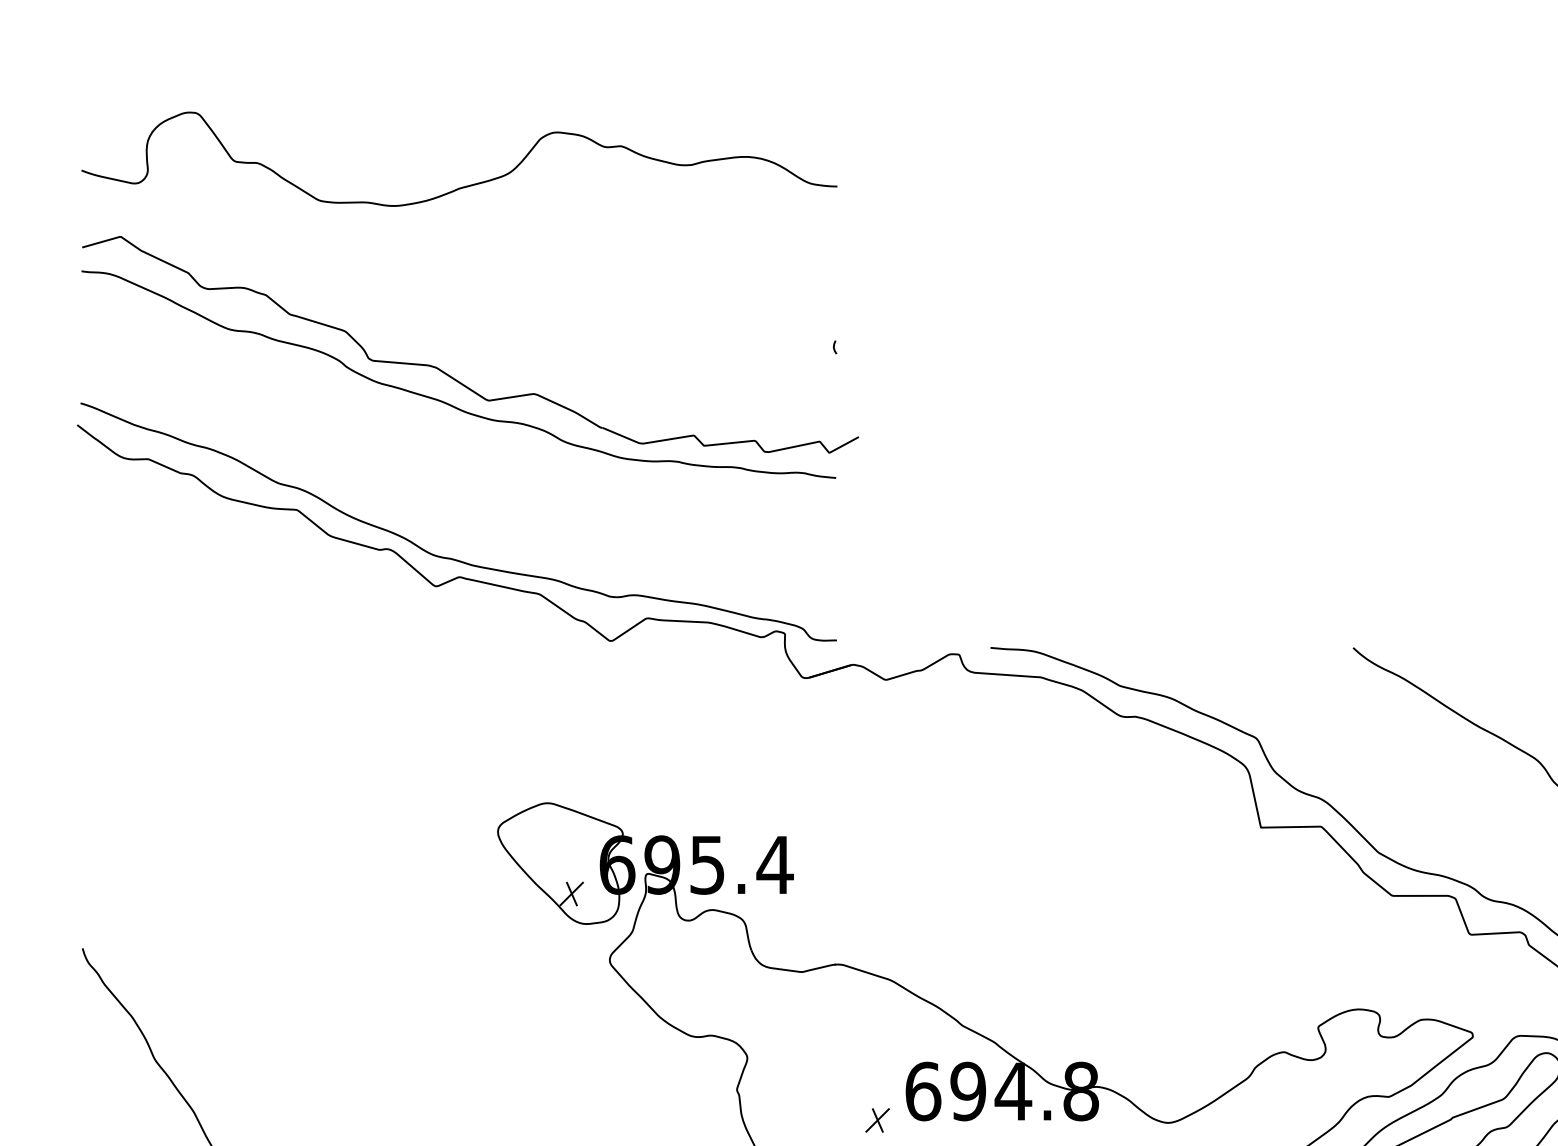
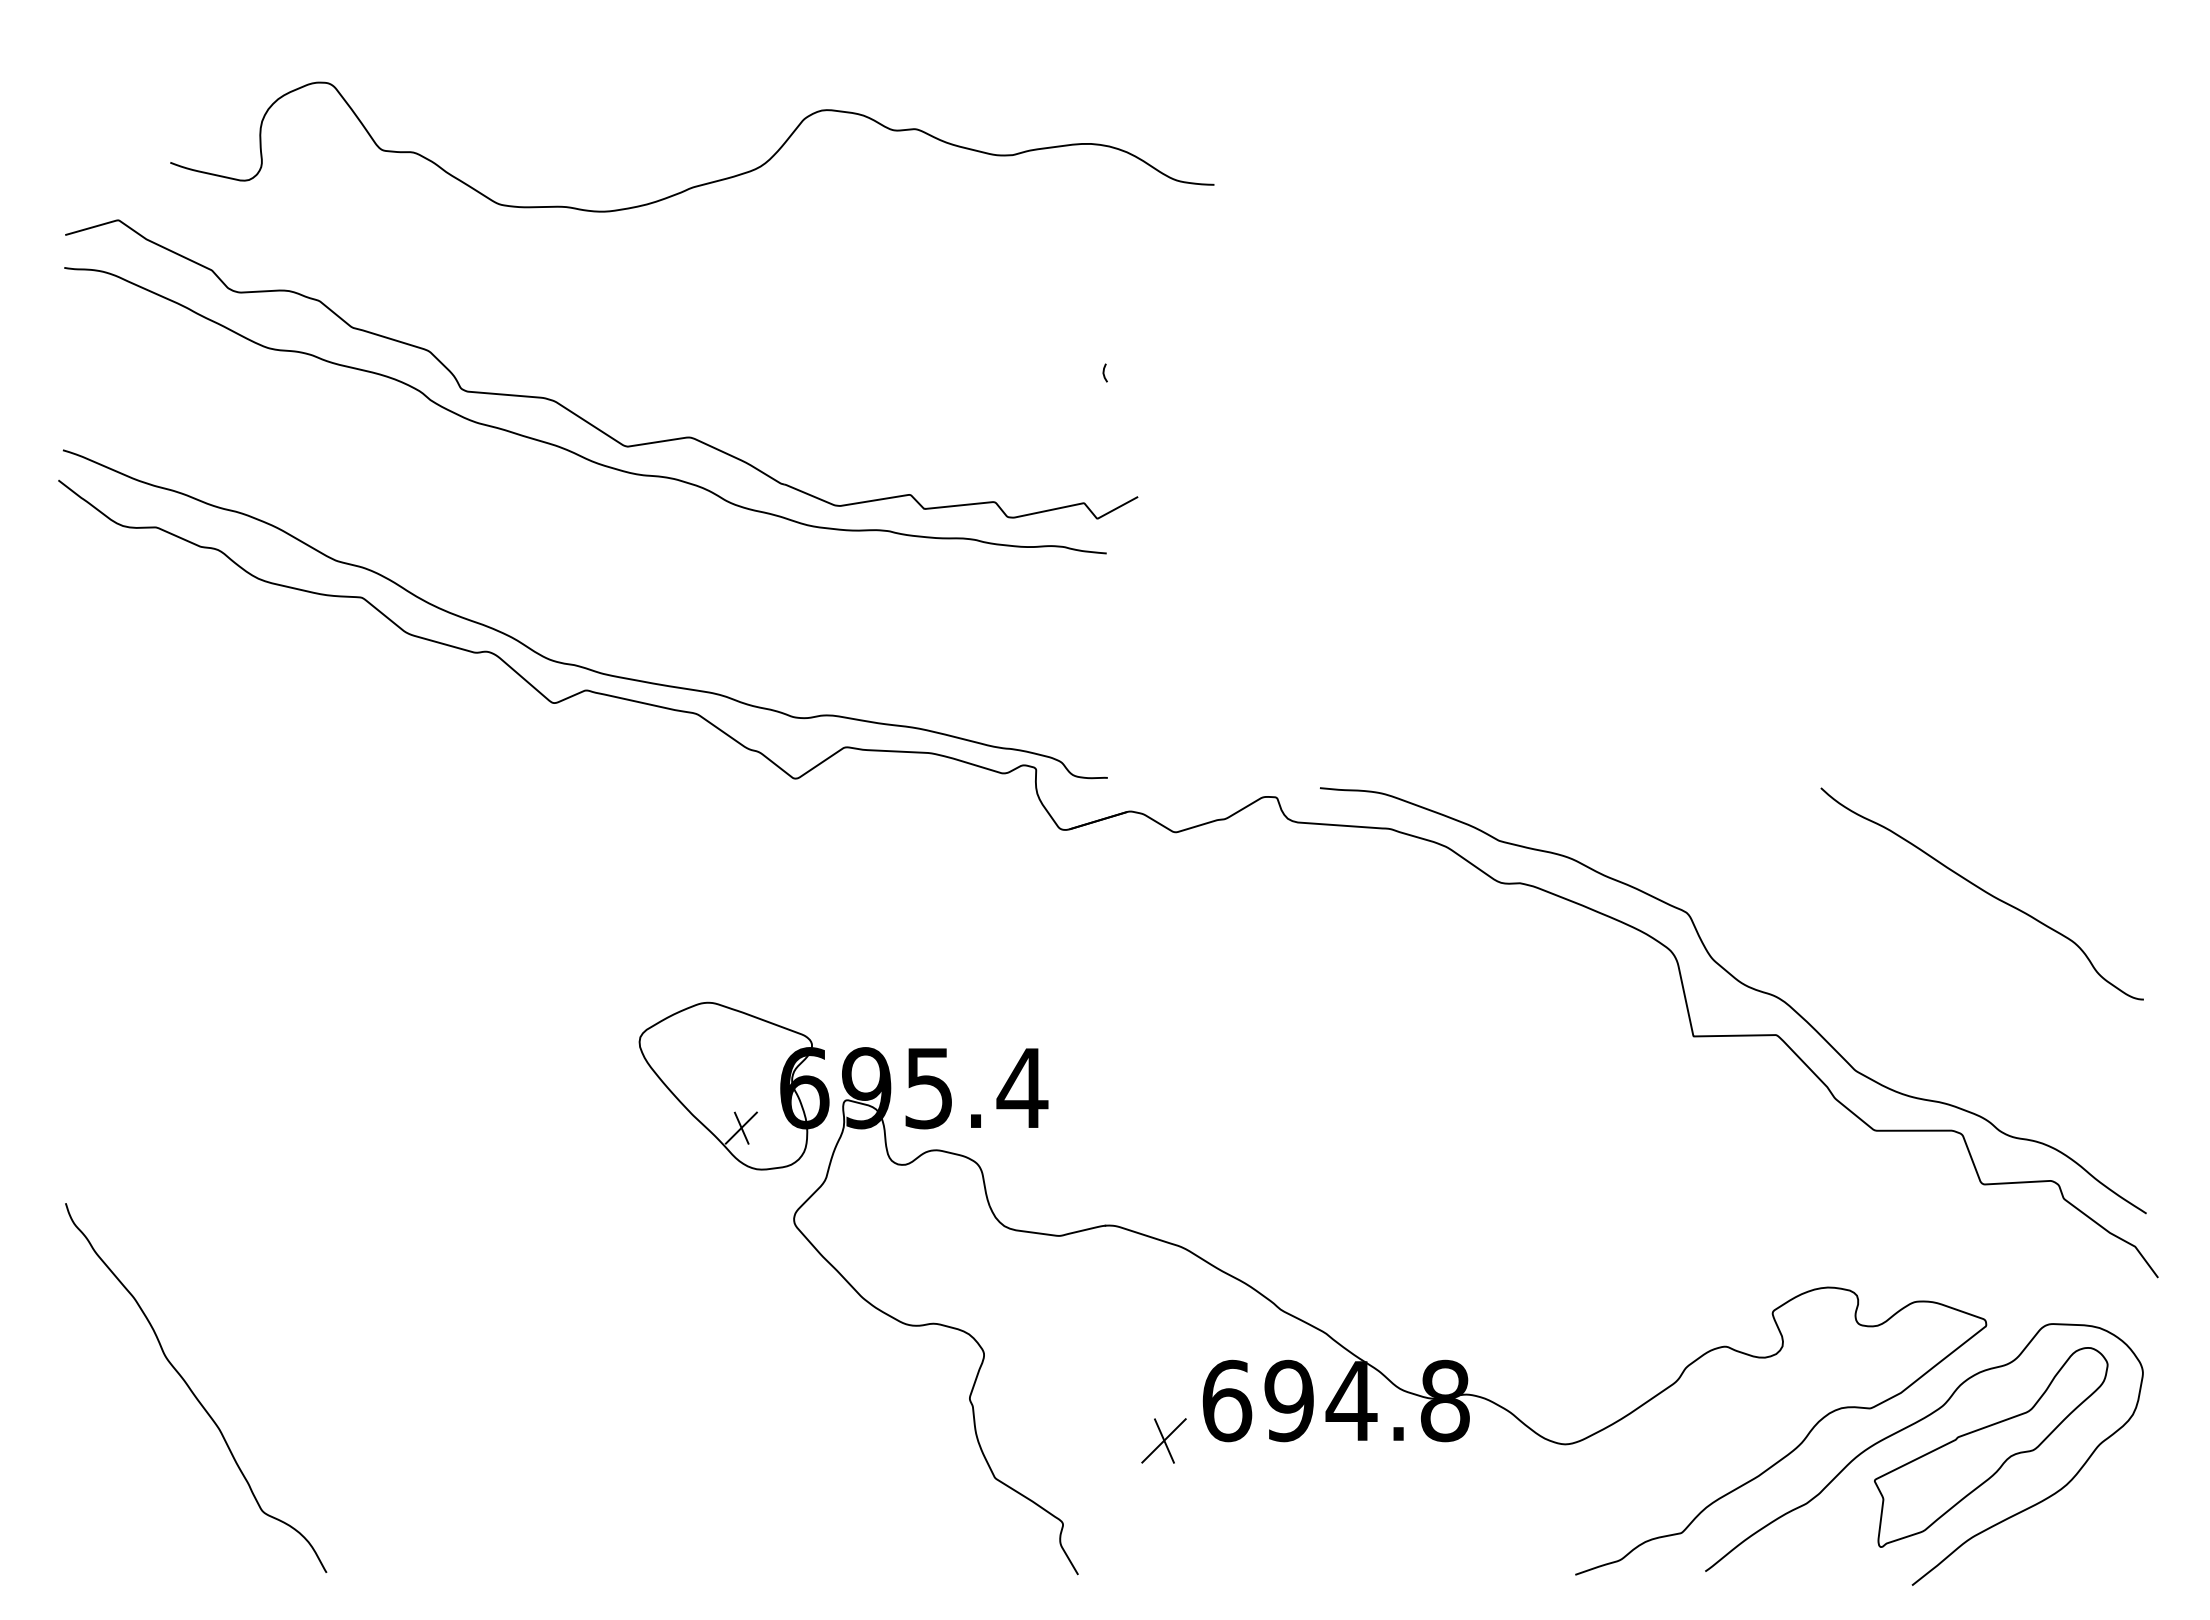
curve: (467, 185) -> (703, 183), moved
part: (877, 1120) -> (1163, 1440), size x1.4

